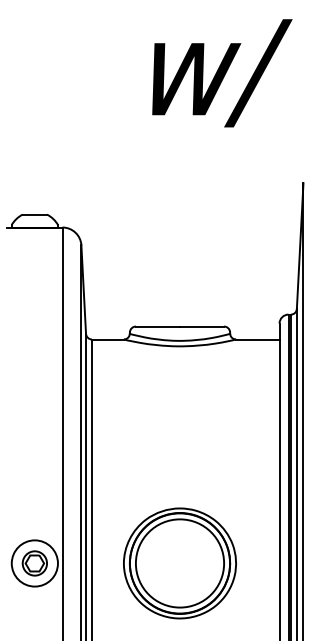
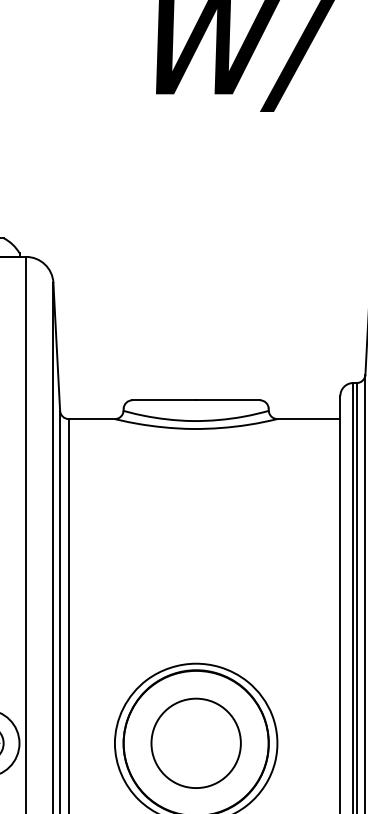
circle: (179, 563) -> (195, 743), size x0.7

